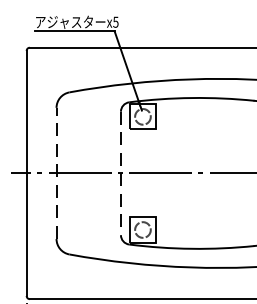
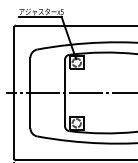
line: (56, 172) -> (30, 92), dashed -> solid
line: (120, 174) -> (64, 93), dashed -> solid

